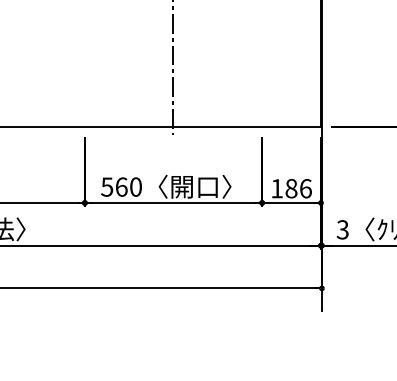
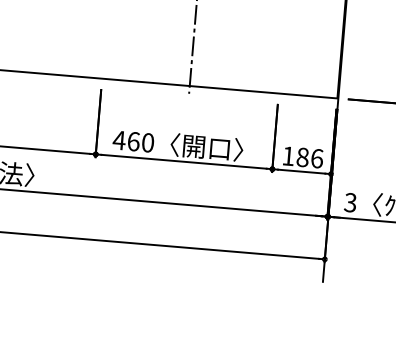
text: (106, 186) -> (118, 139), 560 -> 460

